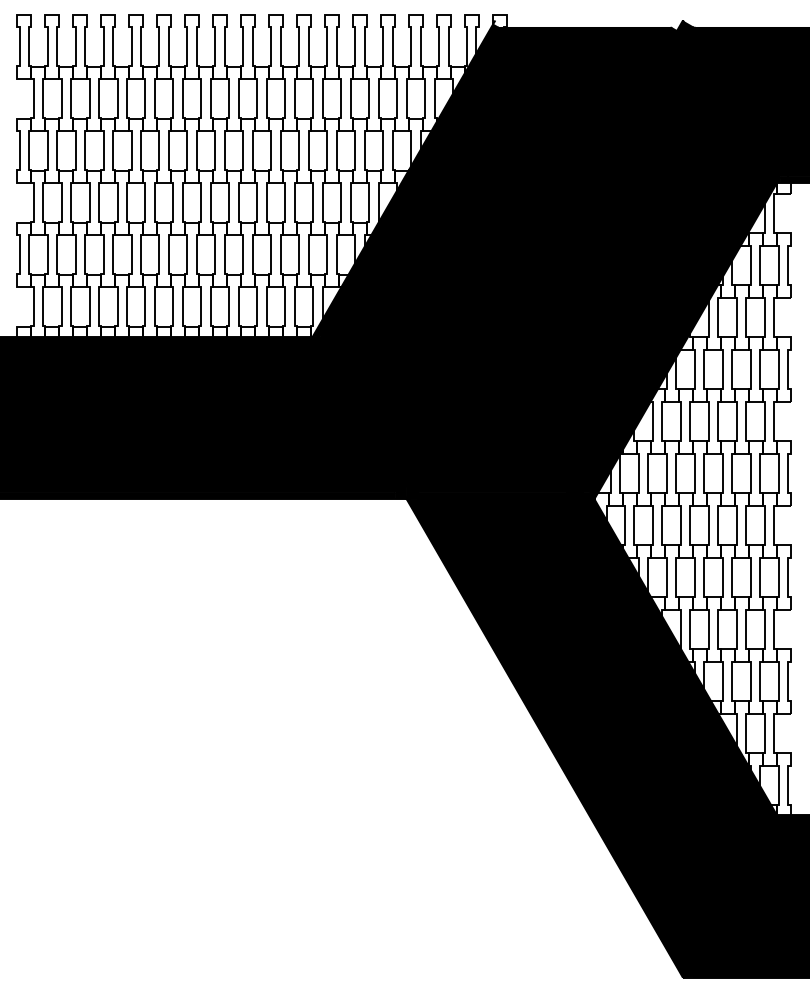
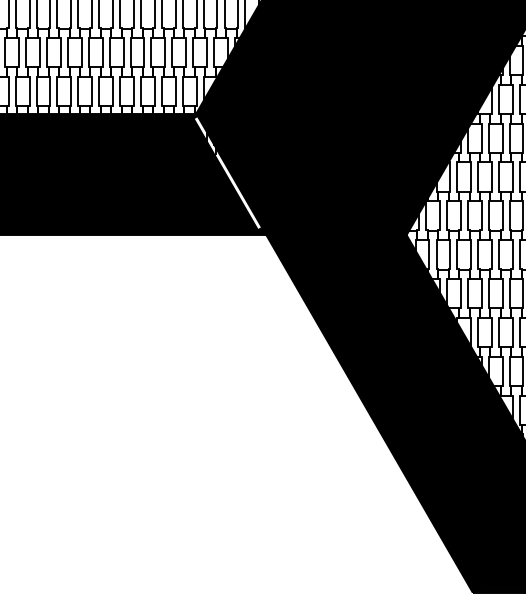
fill: (355, 415) -> (228, 172), removed

